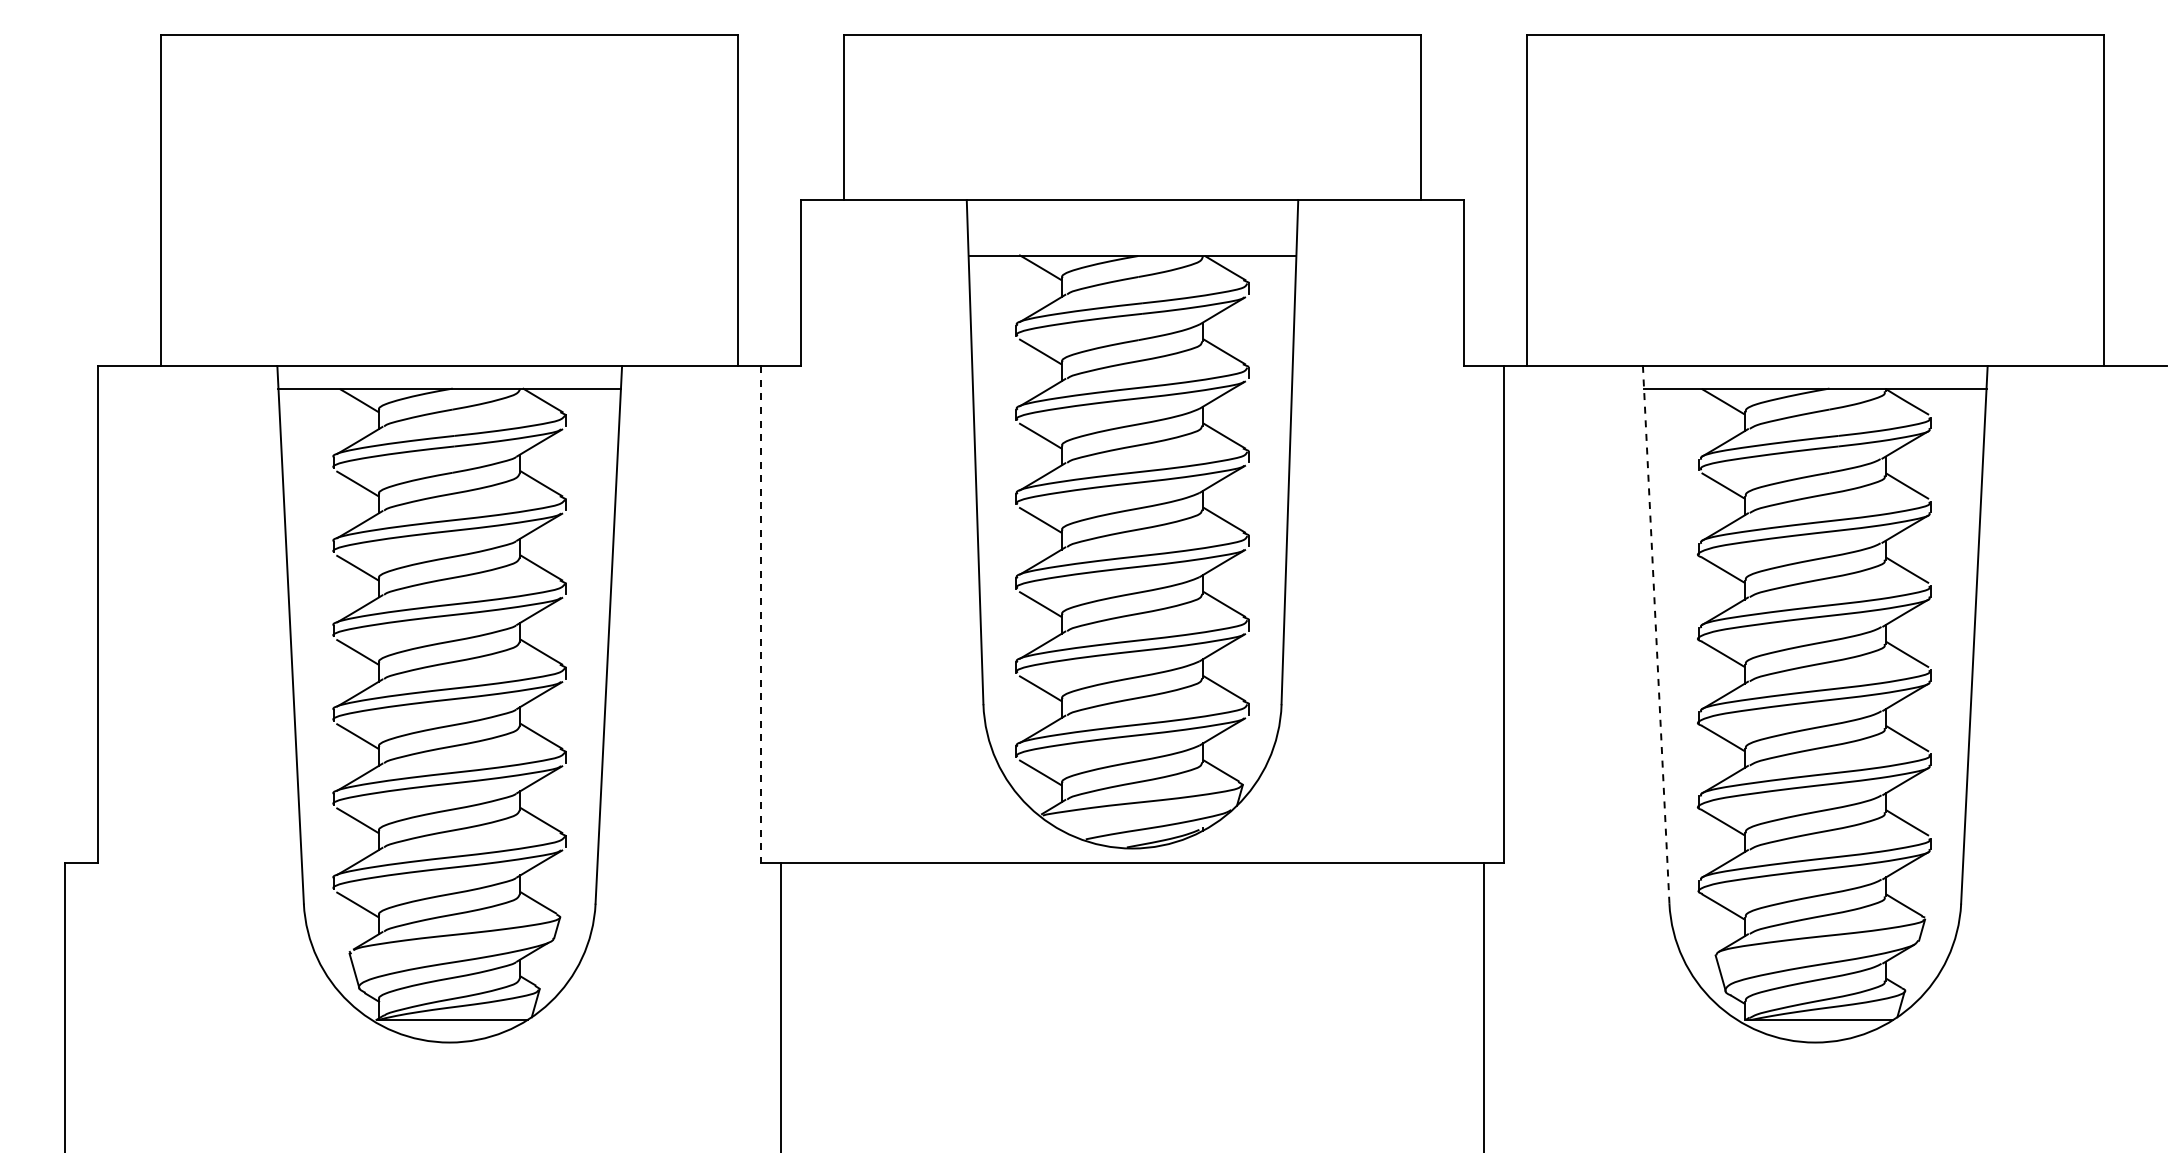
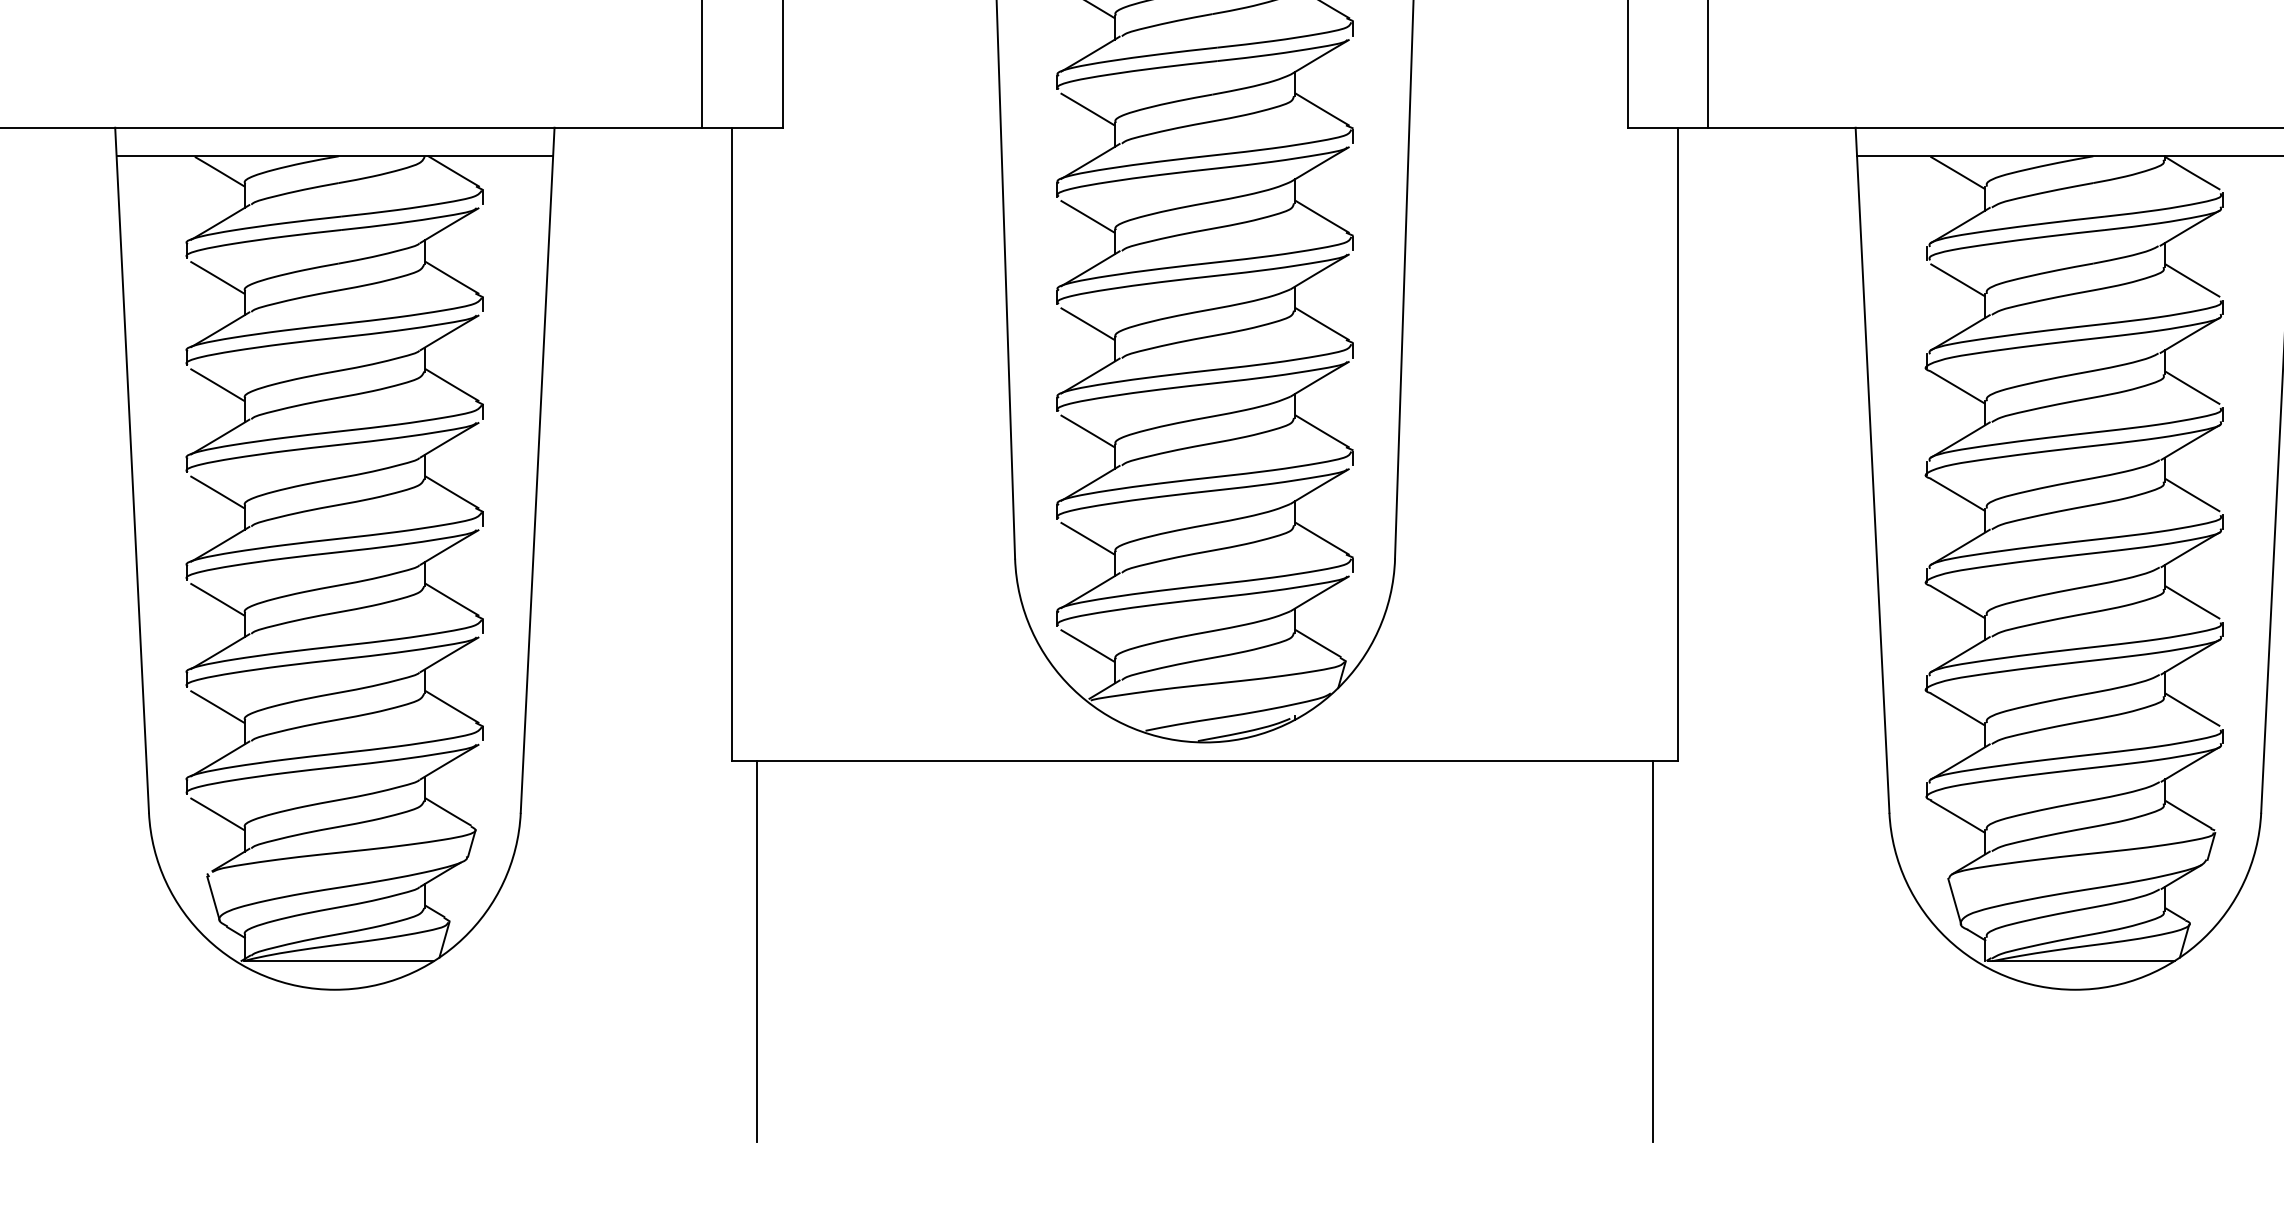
line: (761, 614) -> (732, 444), dashed -> solid
line: (1656, 634) -> (1872, 469), dashed -> solid

